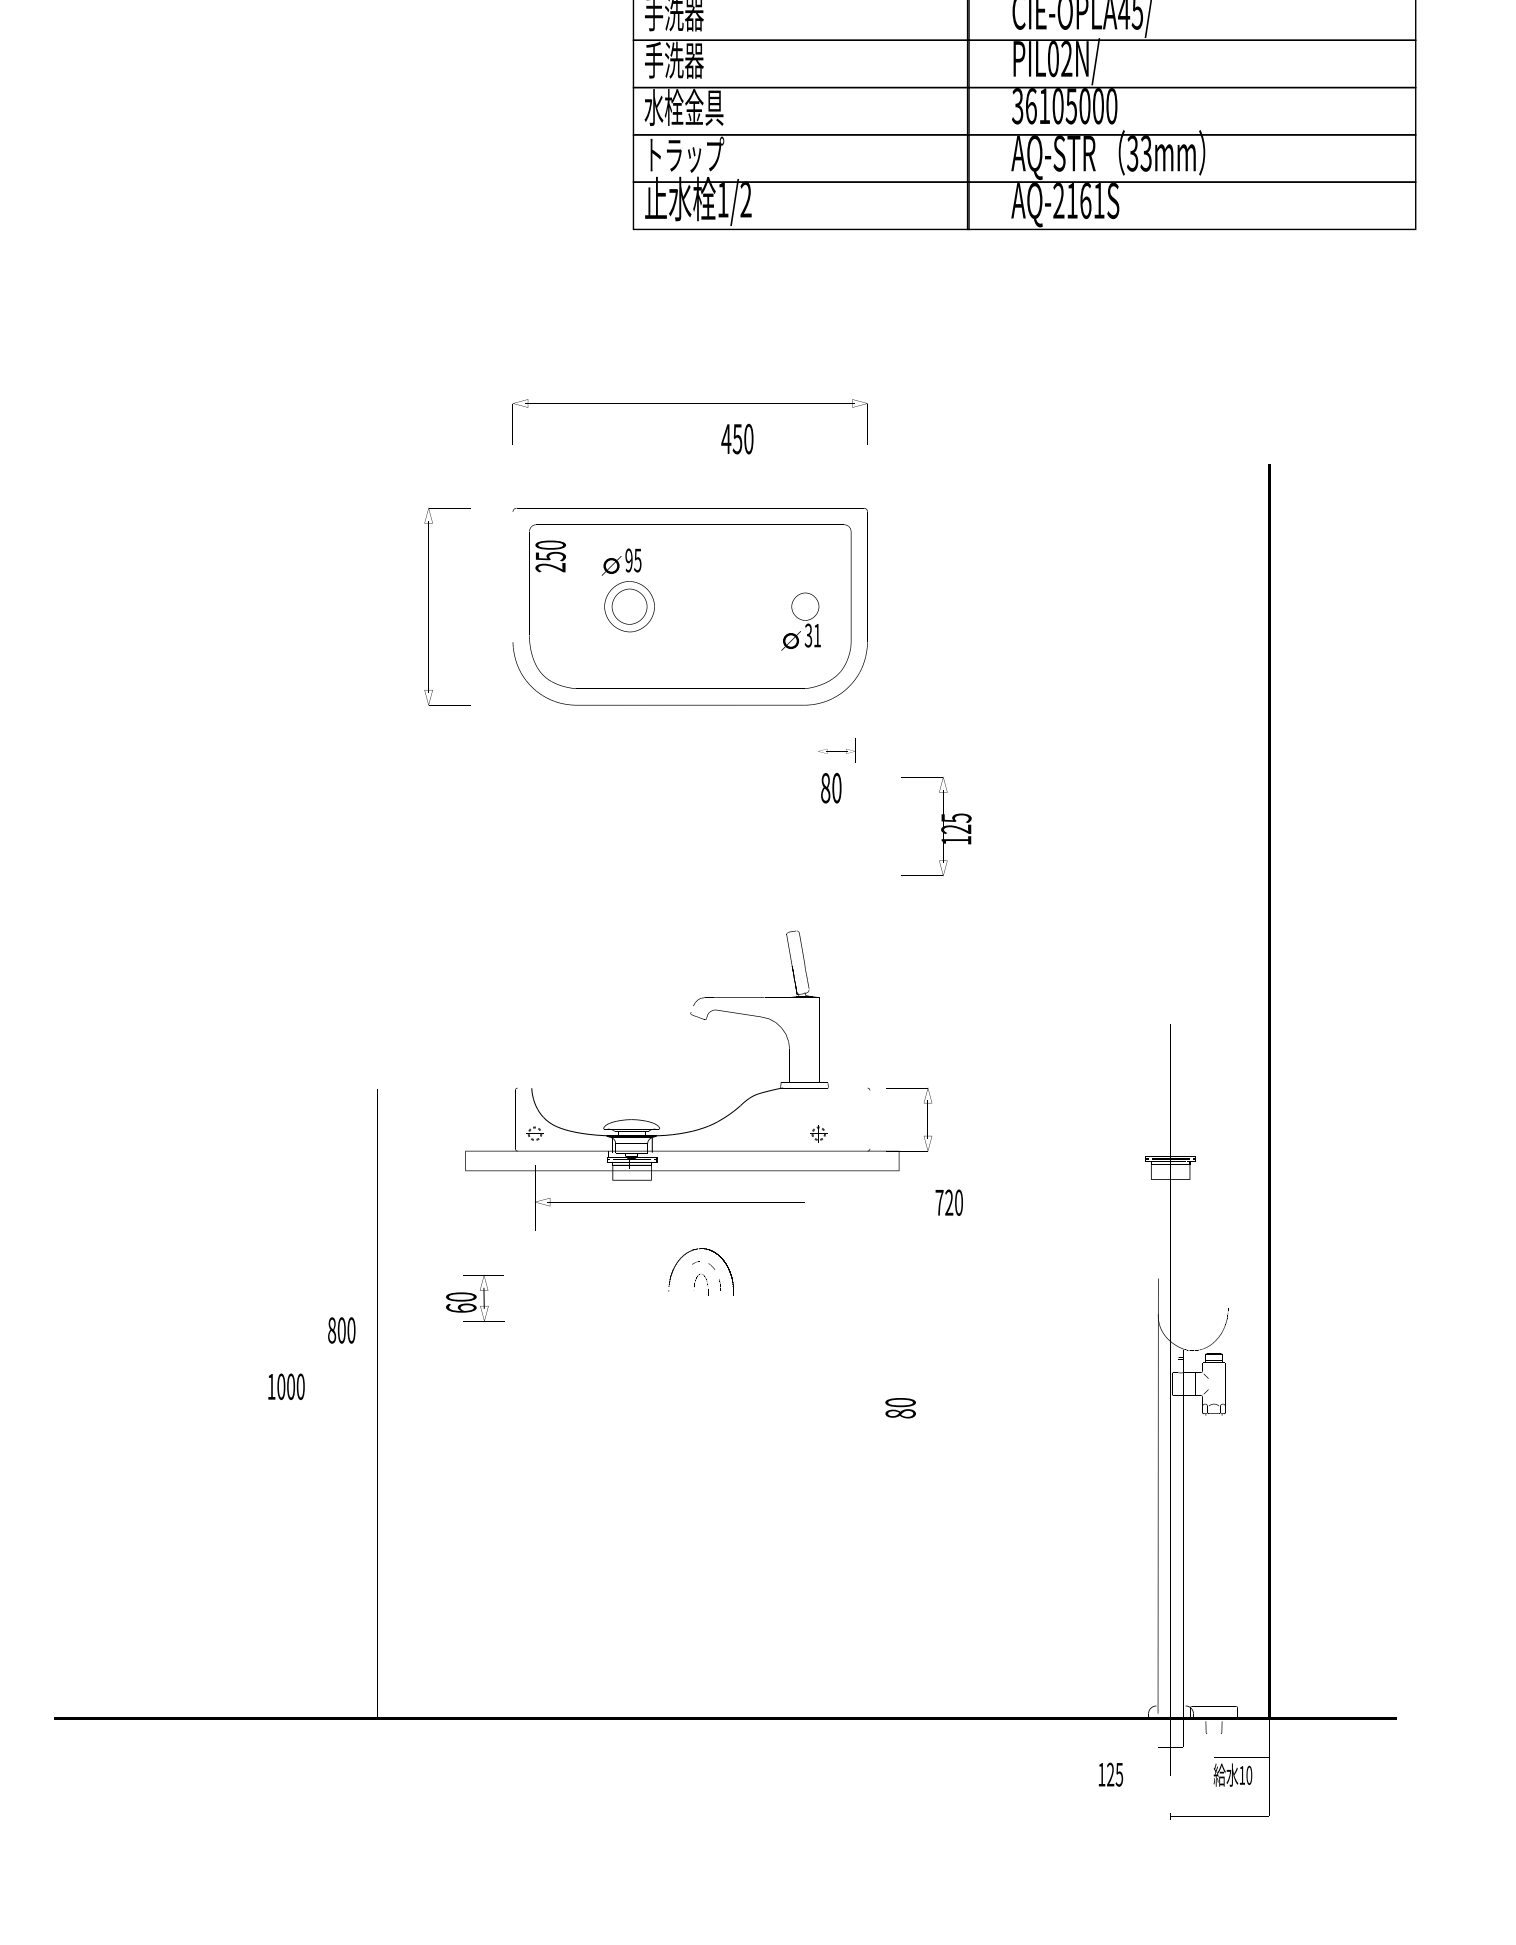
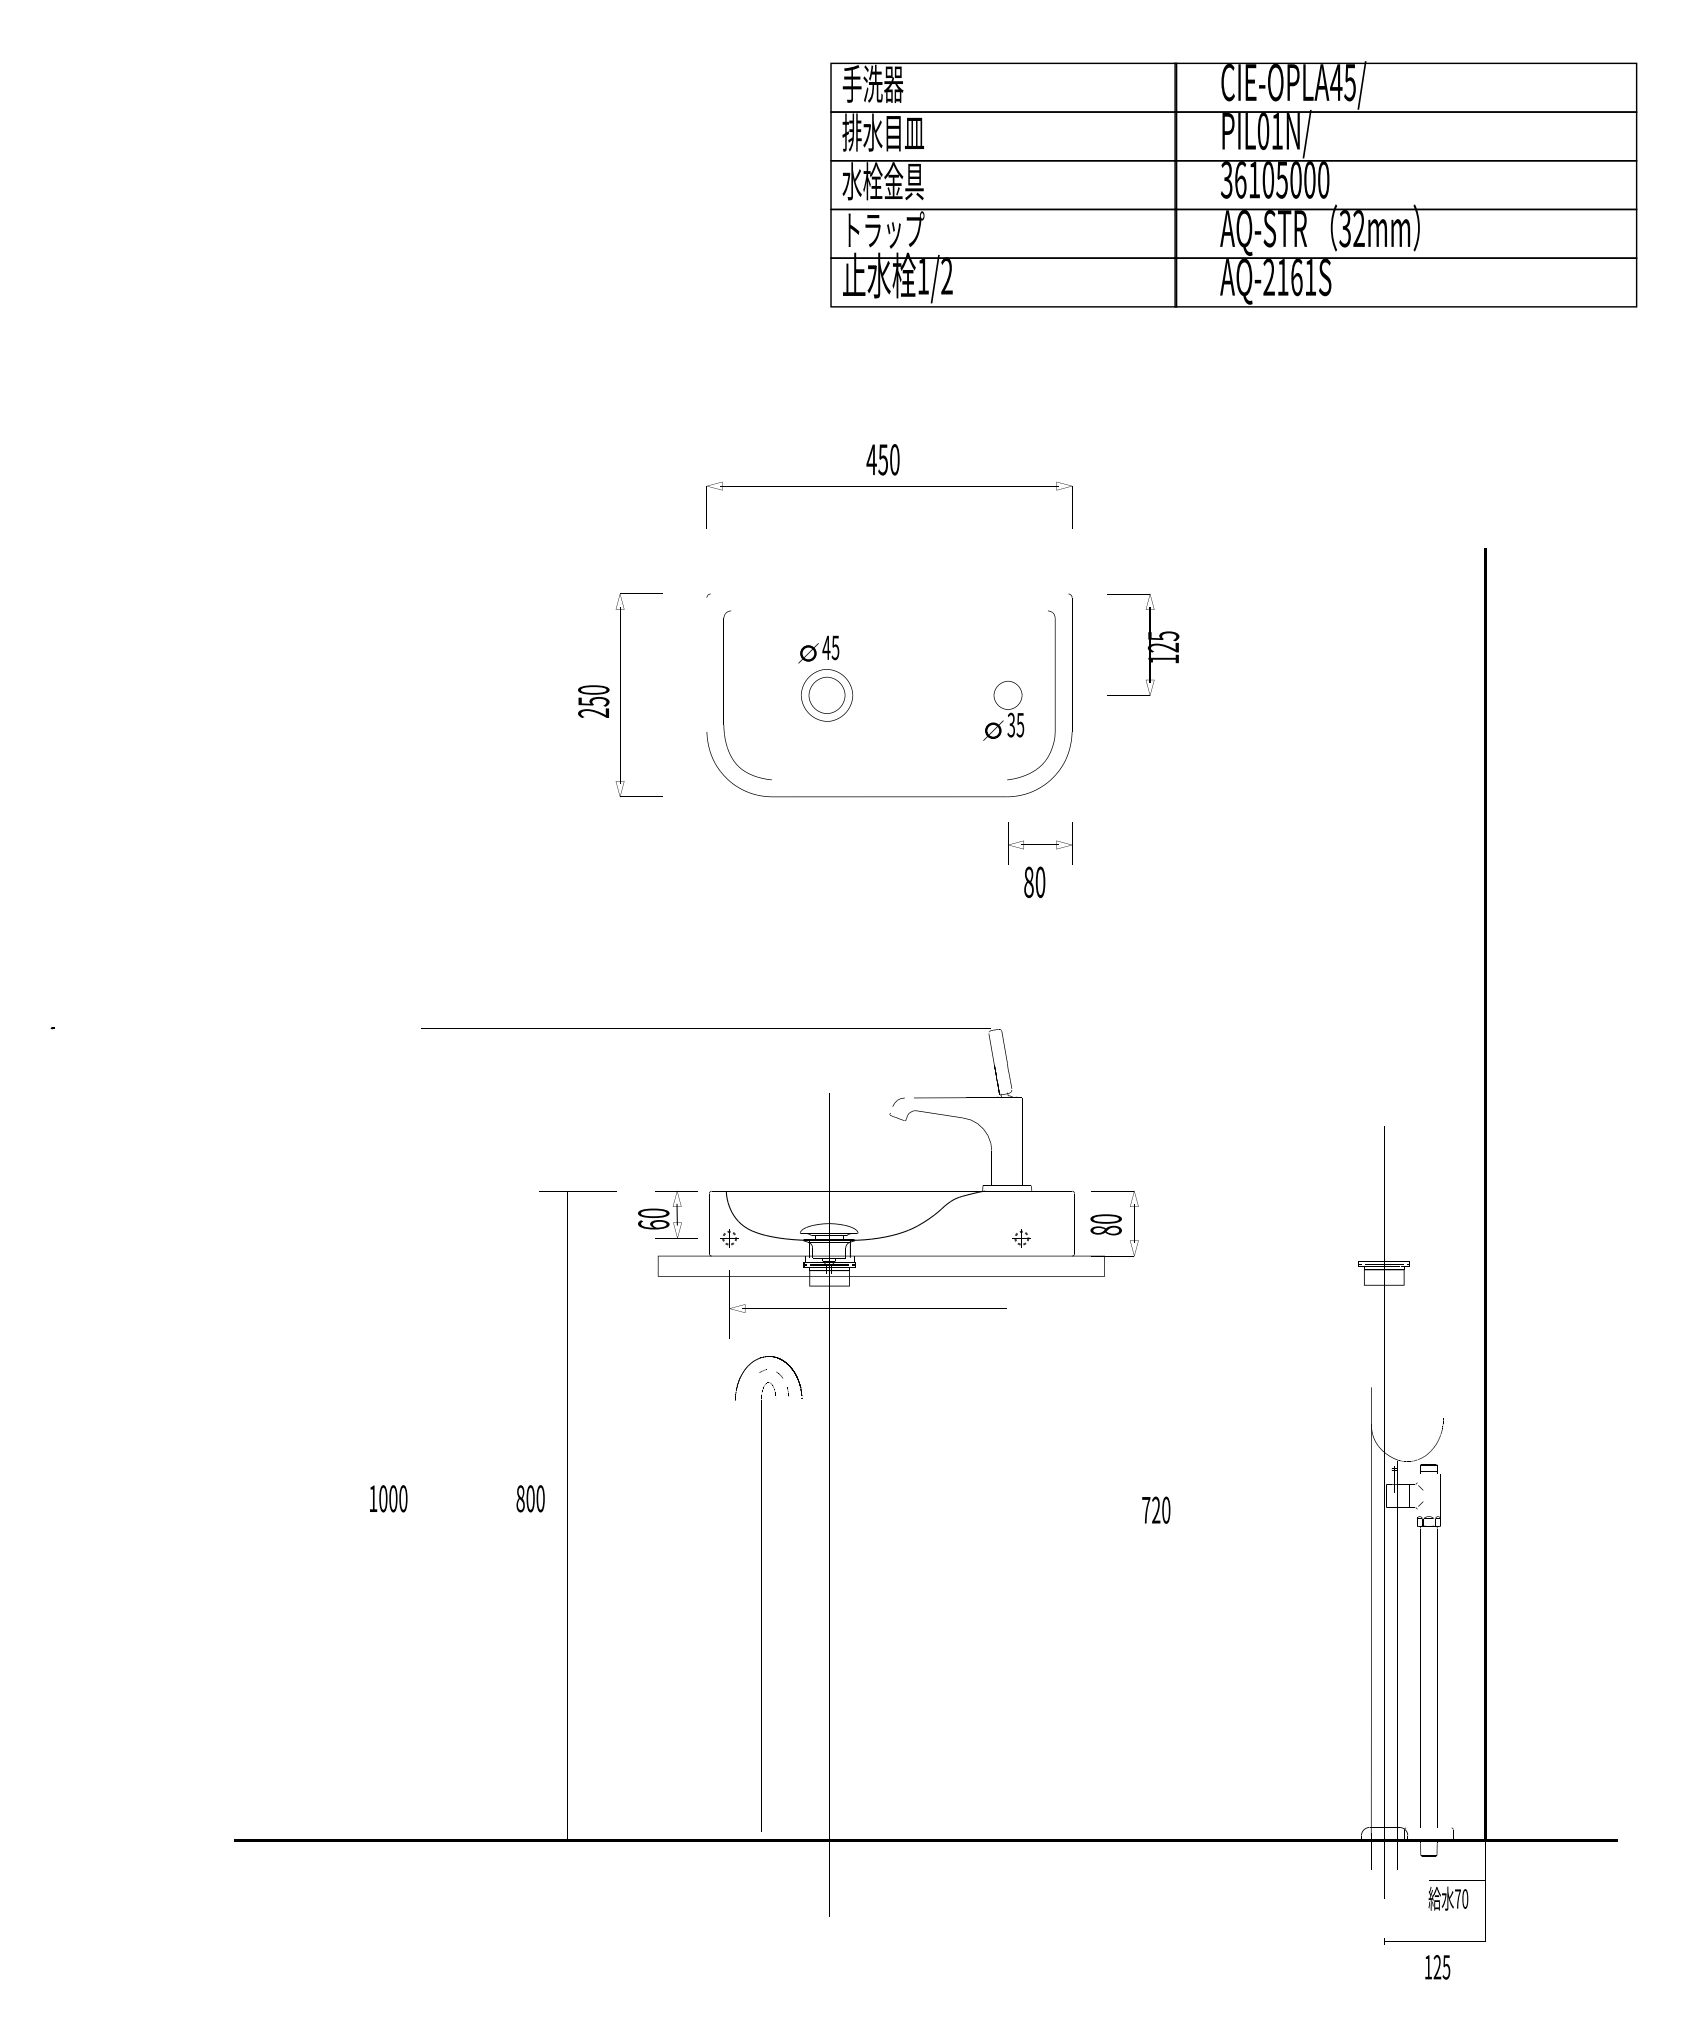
text: (1066, 59) -> (1276, 131), PIL02N/ -> PIL01N/
text: (683, 60) -> (882, 132), 手洗器 -> 排水目皿
text: (1145, 154) -> (1358, 229), 33mm -> 32mm
text: (736, 438) -> (882, 459), moved
text: (550, 556) -> (593, 701), moved
text: (629, 560) -> (826, 647), 95 -> 45
text: (817, 635) -> (1020, 725), 31 -> 35
part: (836, 750) -> (1040, 843), size x1.67
text: (936, 826) -> (1143, 644), moved
text: (949, 1202) -> (1156, 1509), moved
text: (474, 1298) -> (667, 1214), moved
text: (341, 1330) -> (530, 1498), moved
text: (286, 1386) -> (388, 1498), moved
text: (899, 1407) -> (1105, 1224), moved
part: (694, 1478) -> (761, 1593), moved
text: (1110, 1774) -> (1437, 1967), moved
text: (1241, 1774) -> (1457, 1898), 10 -> 70

